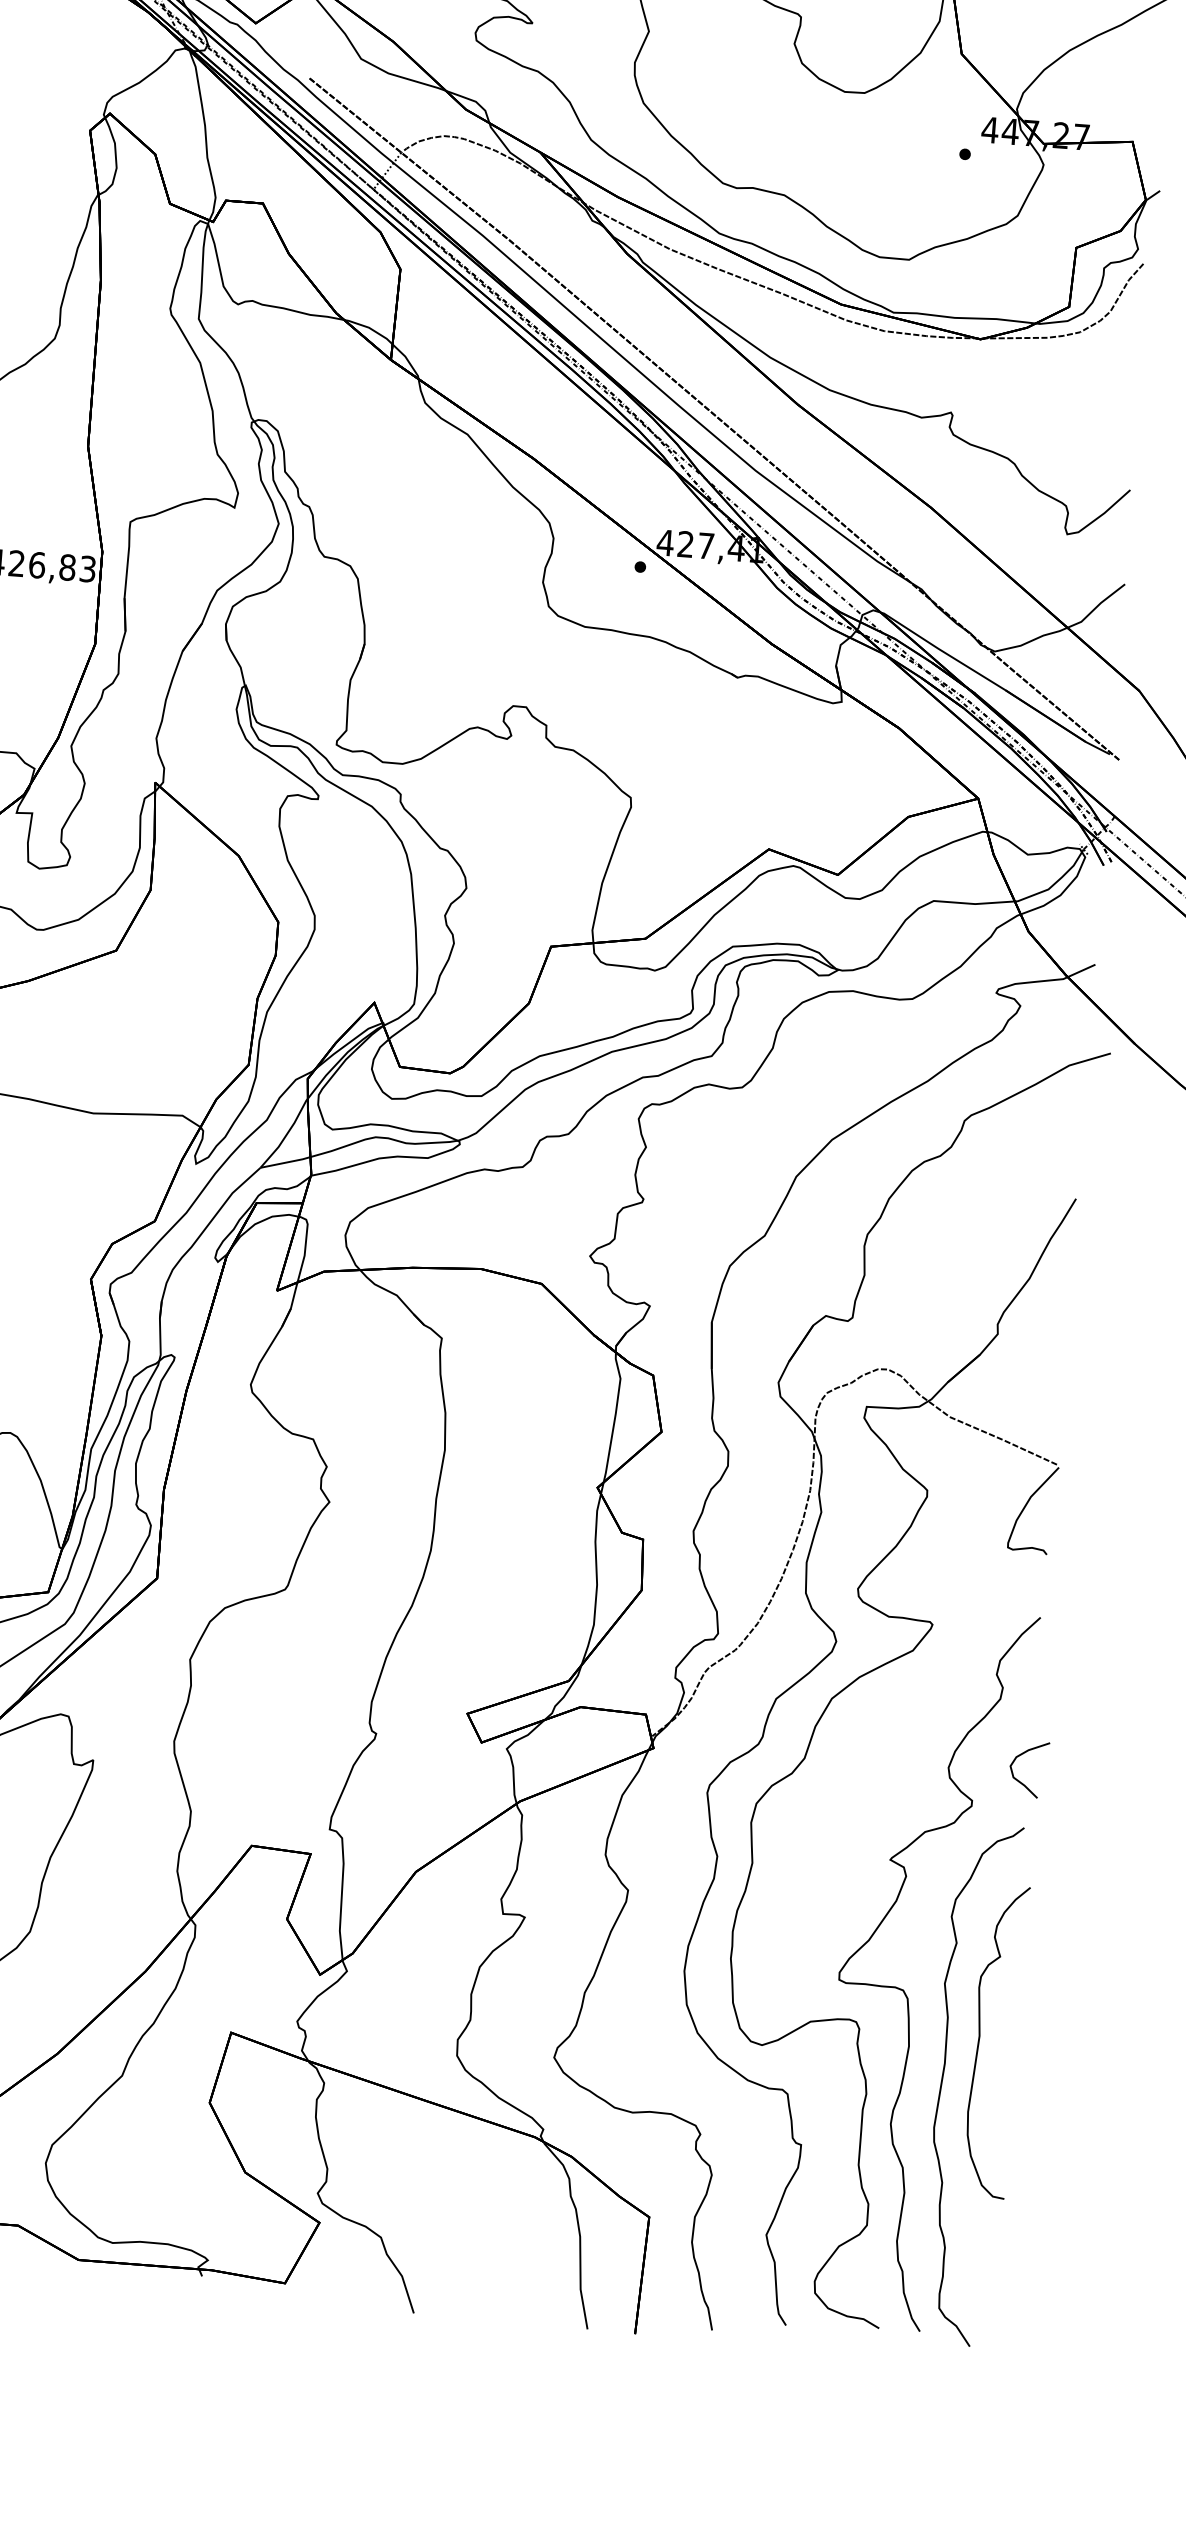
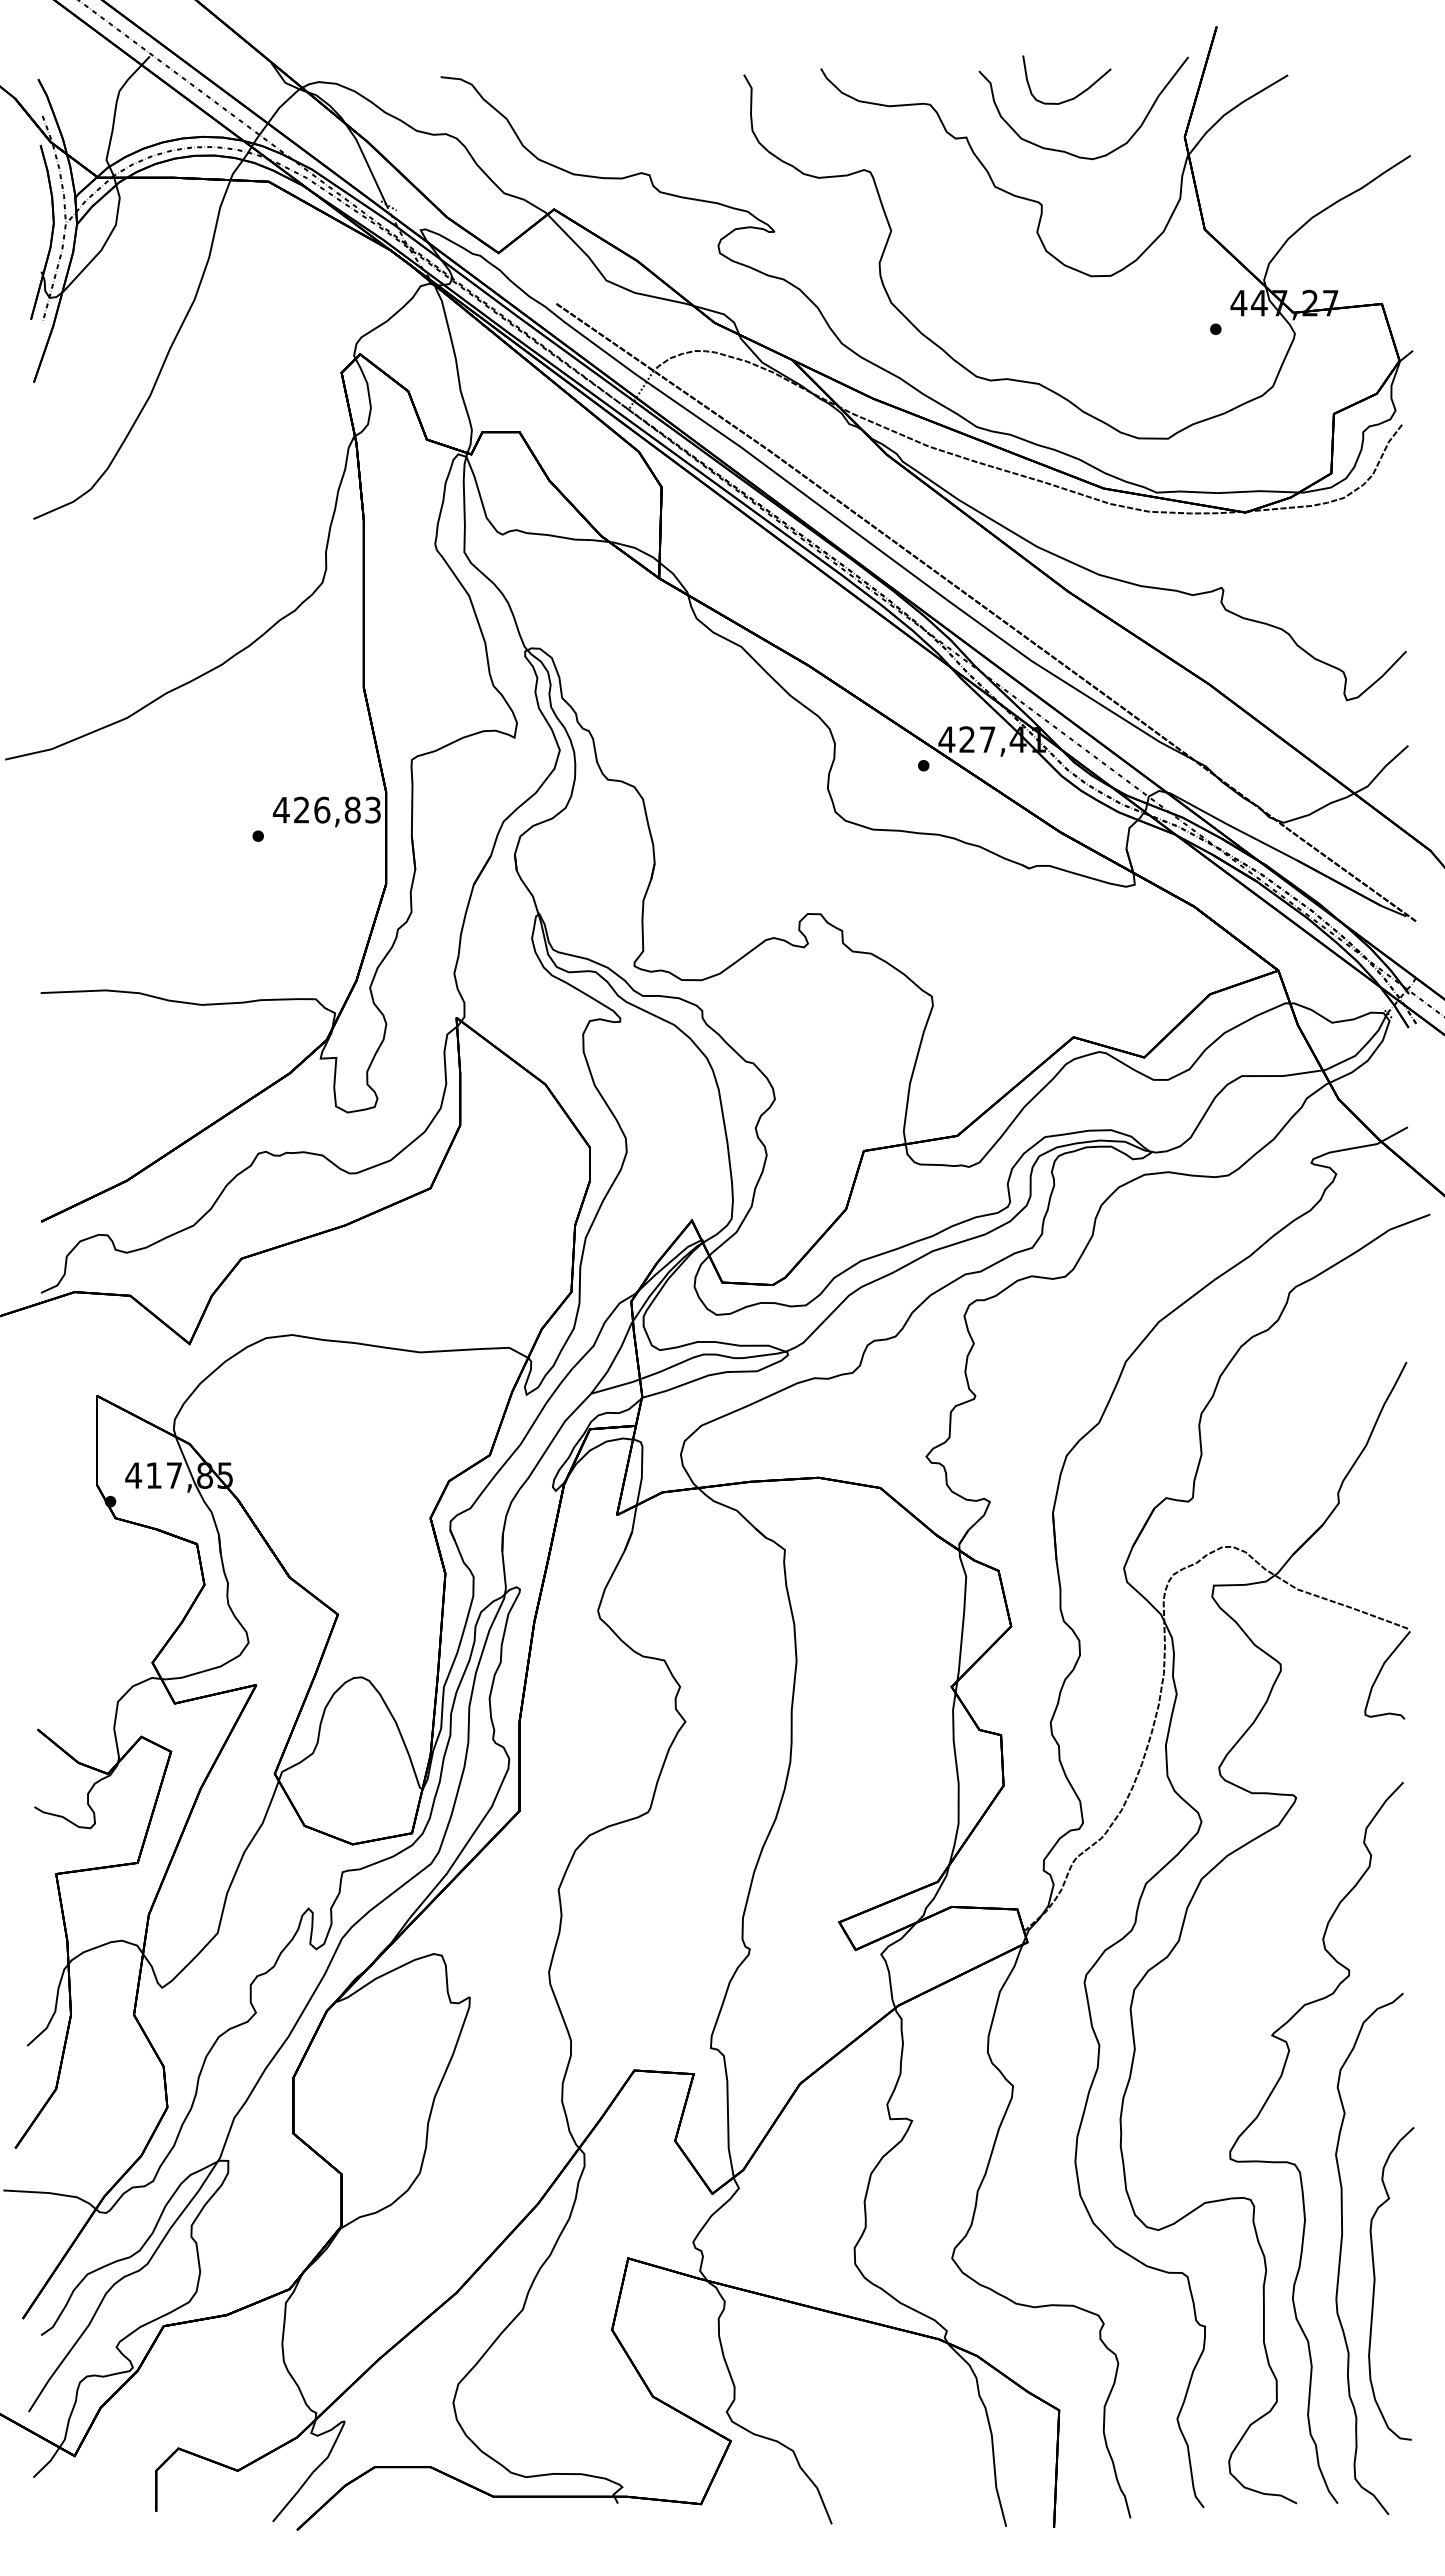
curve: (1021, 1781) -> (1396, 1947), removed
curve: (980, 2040) -> (1375, 2283), moved

